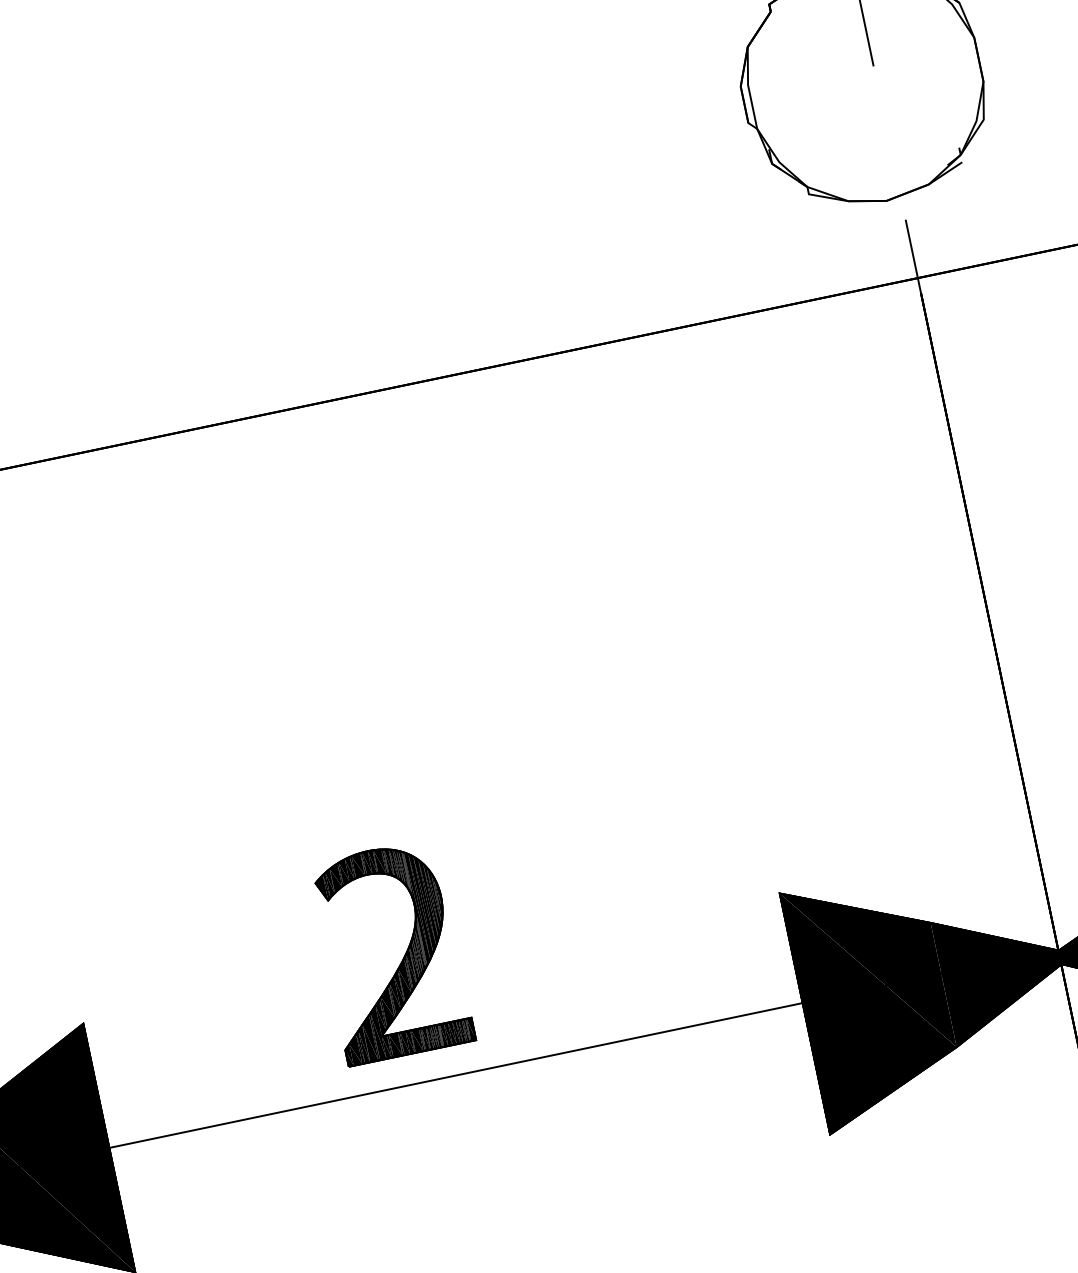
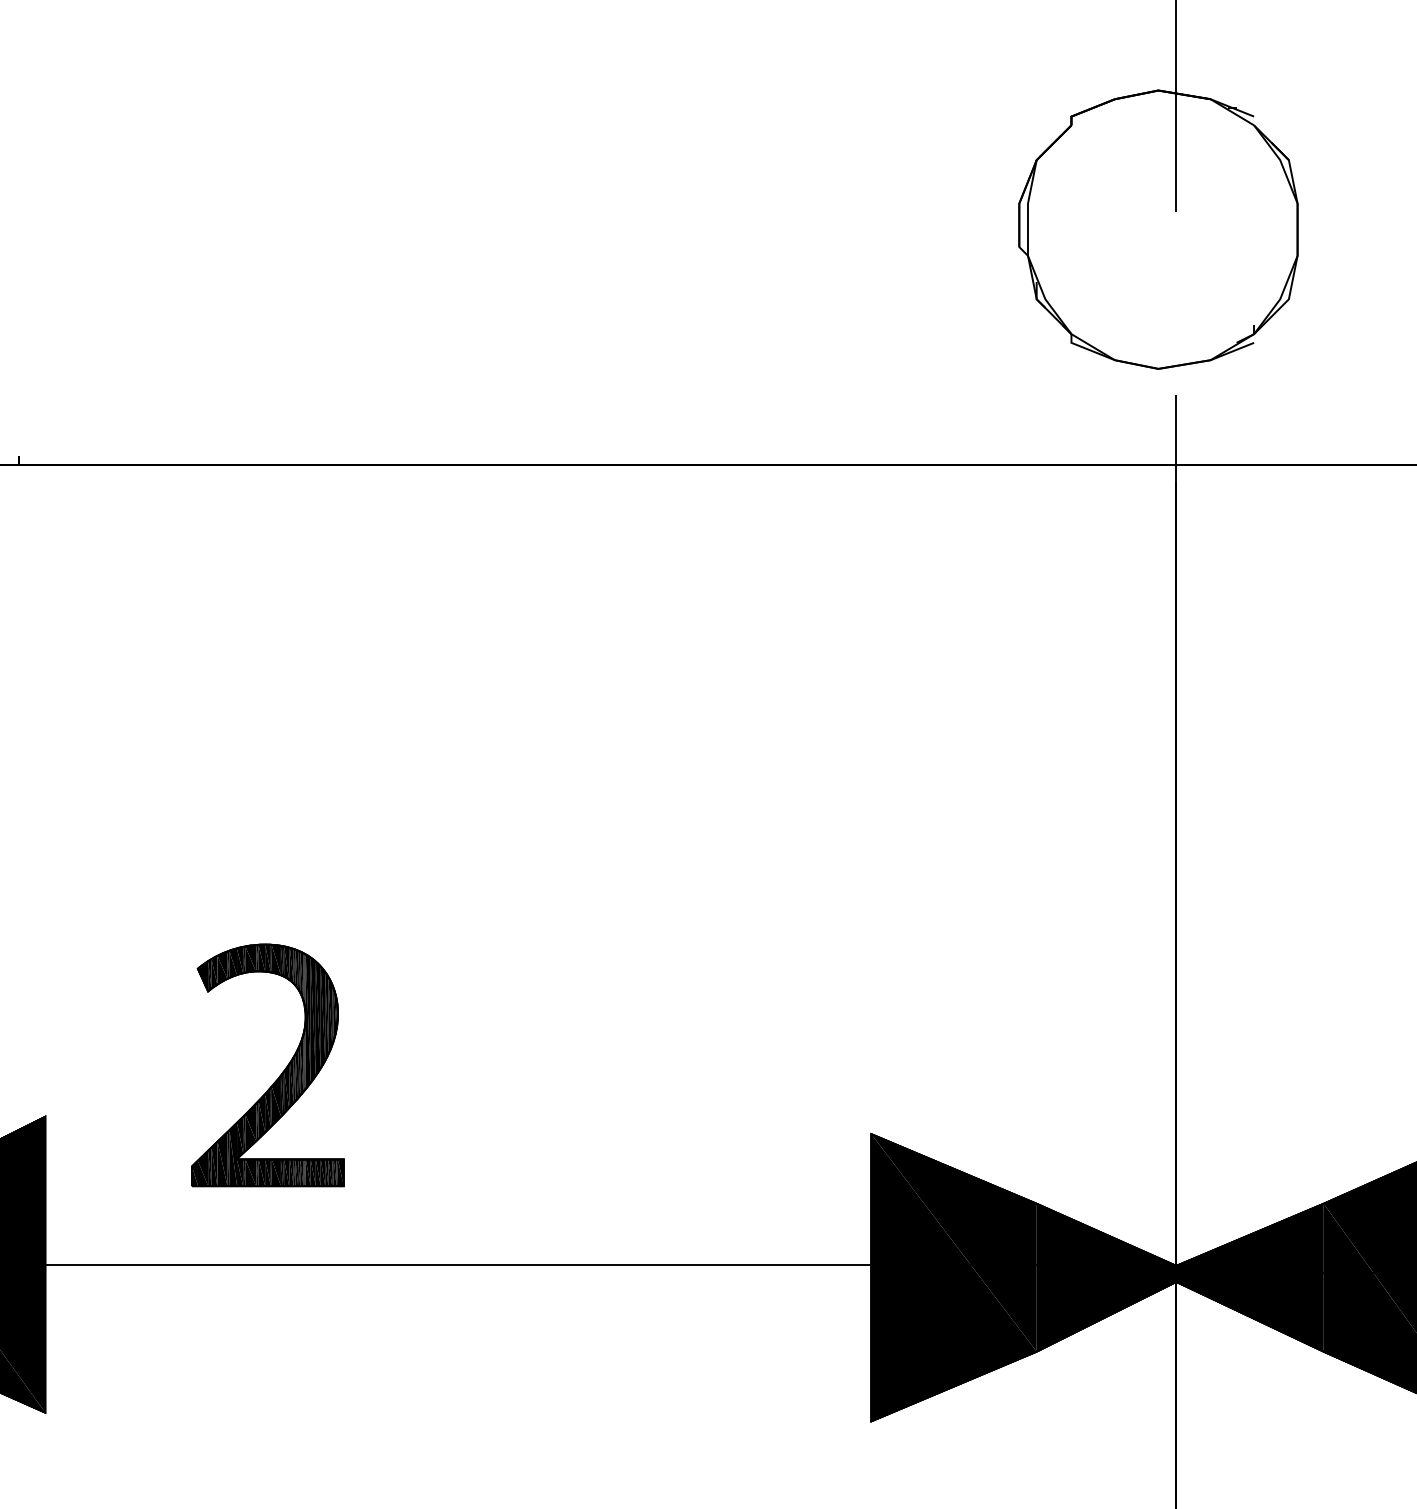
part: (402, 958) -> (279, 1075), moved

